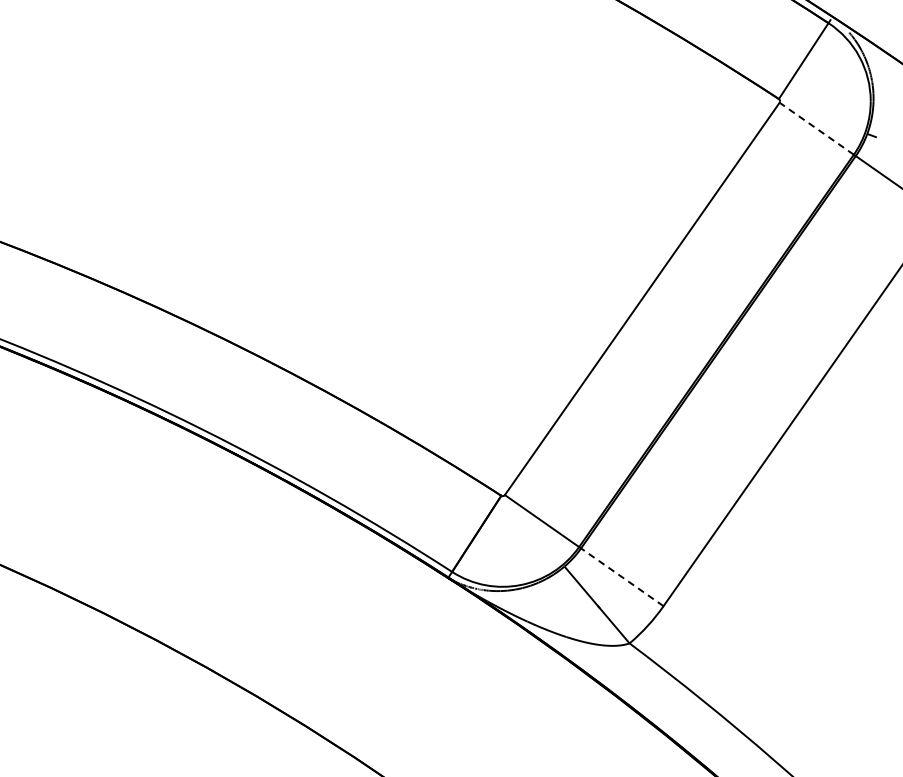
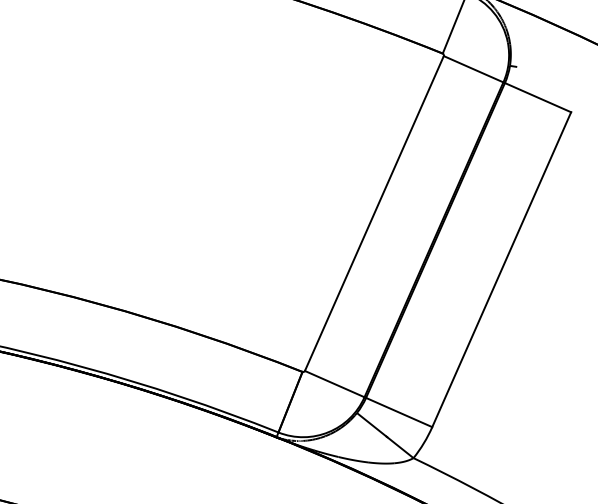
line: (816, 128) -> (473, 69), dashed -> solid
line: (621, 577) -> (398, 412), dashed -> solid

